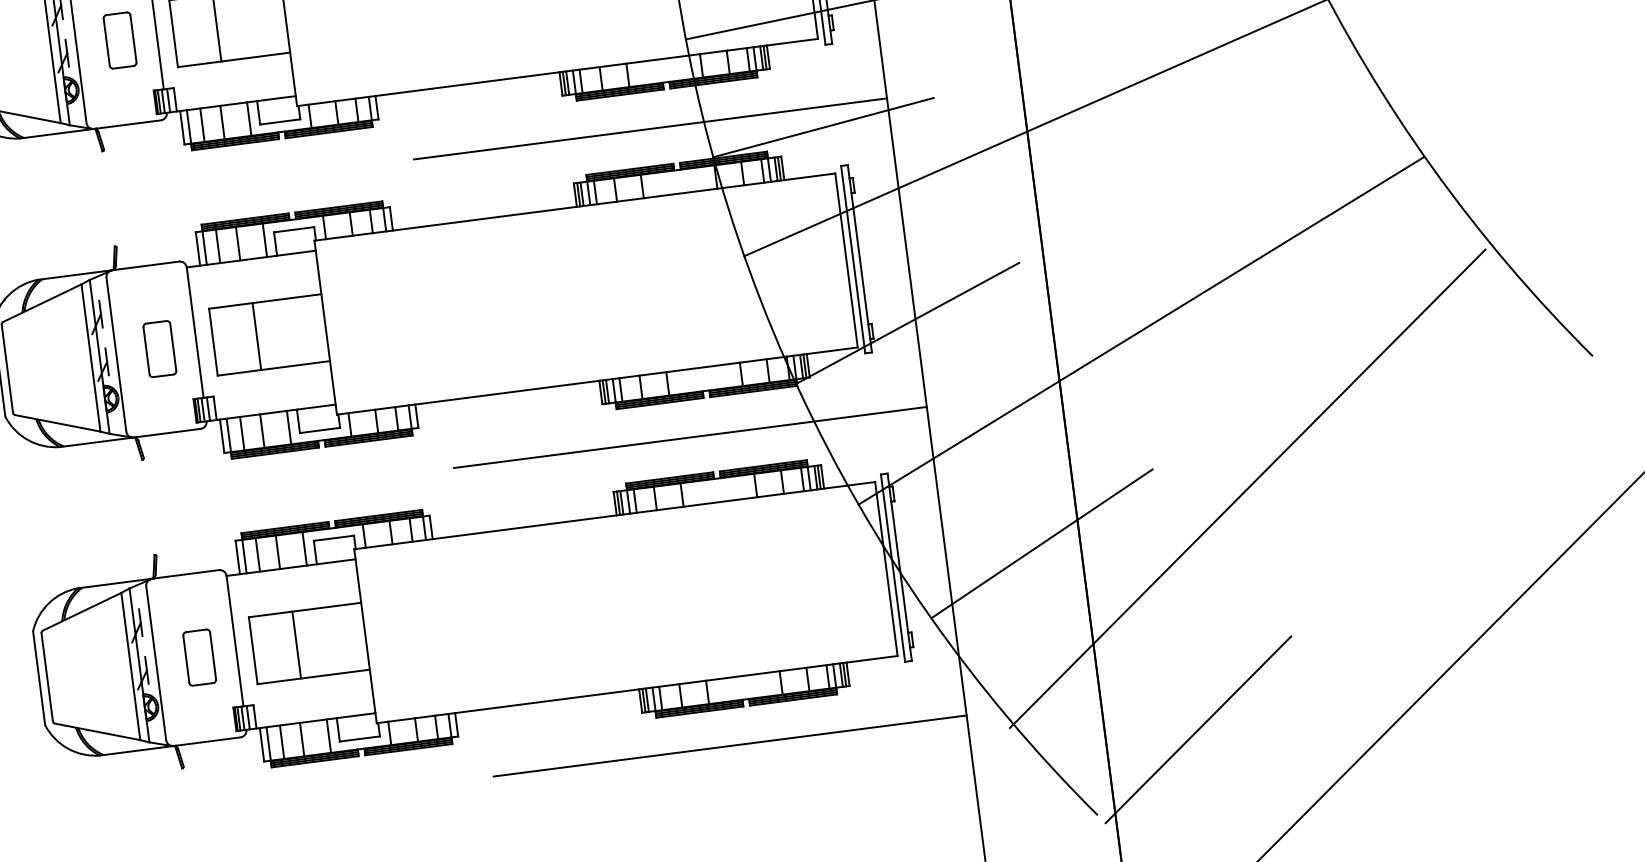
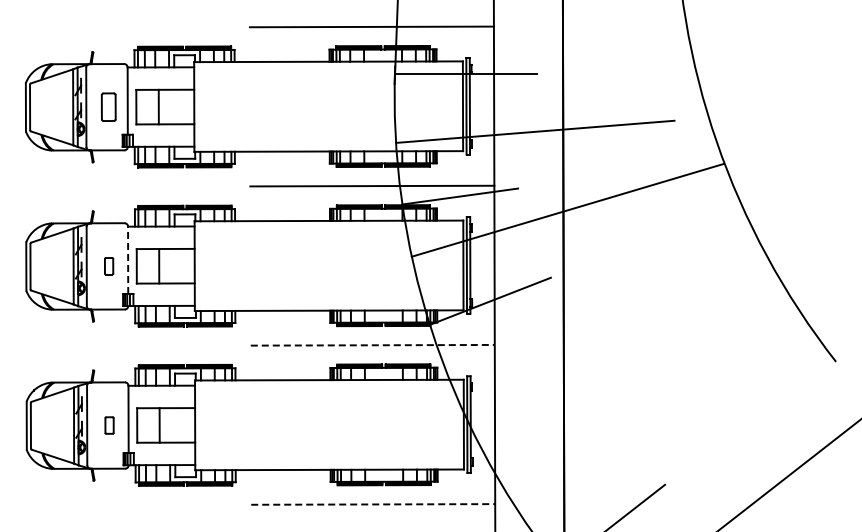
line: (1141, 331) -> (608, 320), removed
line: (195, 332) -> (128, 260), solid -> dashed
part: (158, 347) -> (108, 265), size x0.6
line: (689, 437) -> (372, 345), solid -> dashed
line: (1247, 487) -> (652, 406), removed
line: (1041, 543) -> (544, 421), removed
part: (199, 657) -> (109, 425), size x0.6
line: (730, 746) -> (373, 504), solid -> dashed

